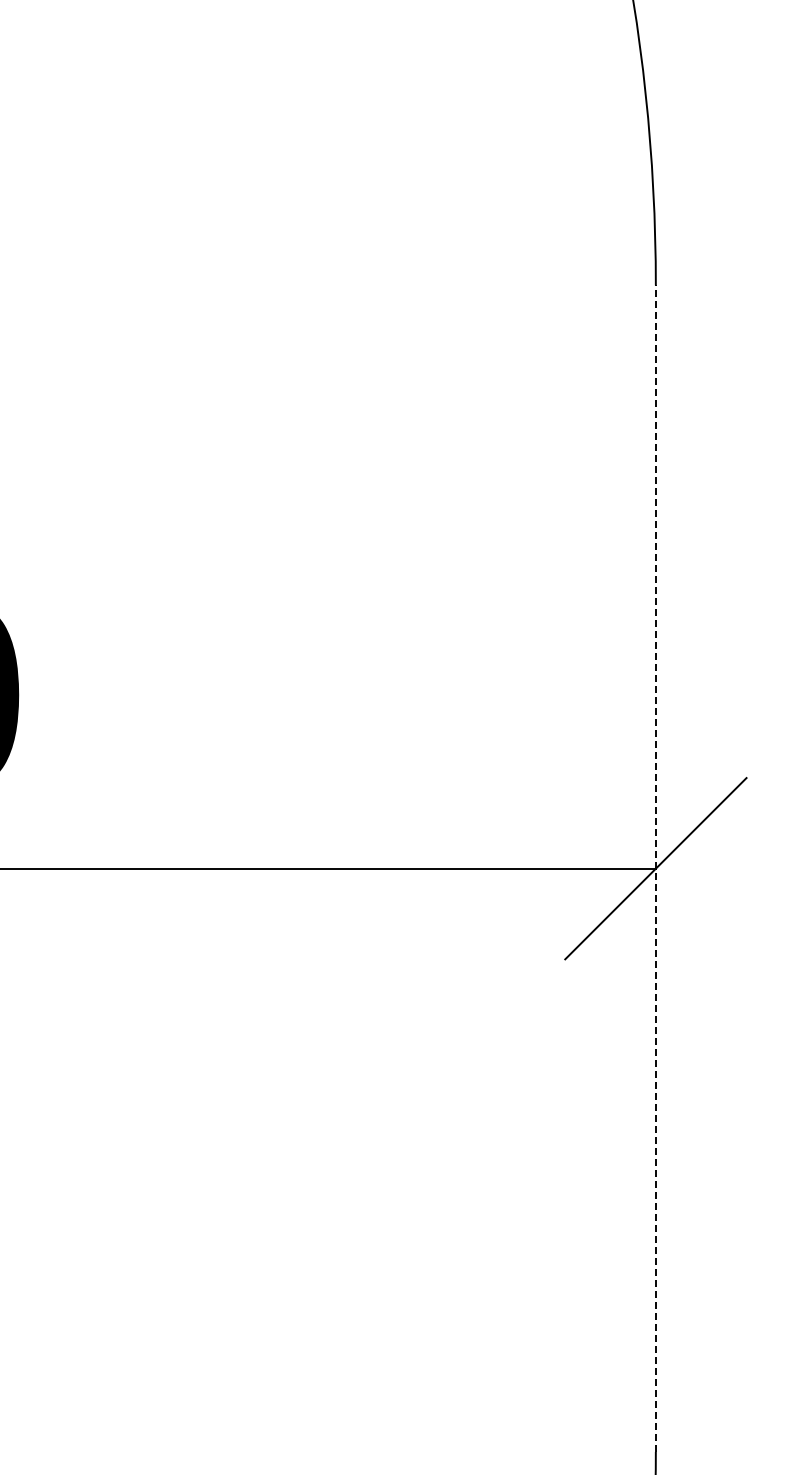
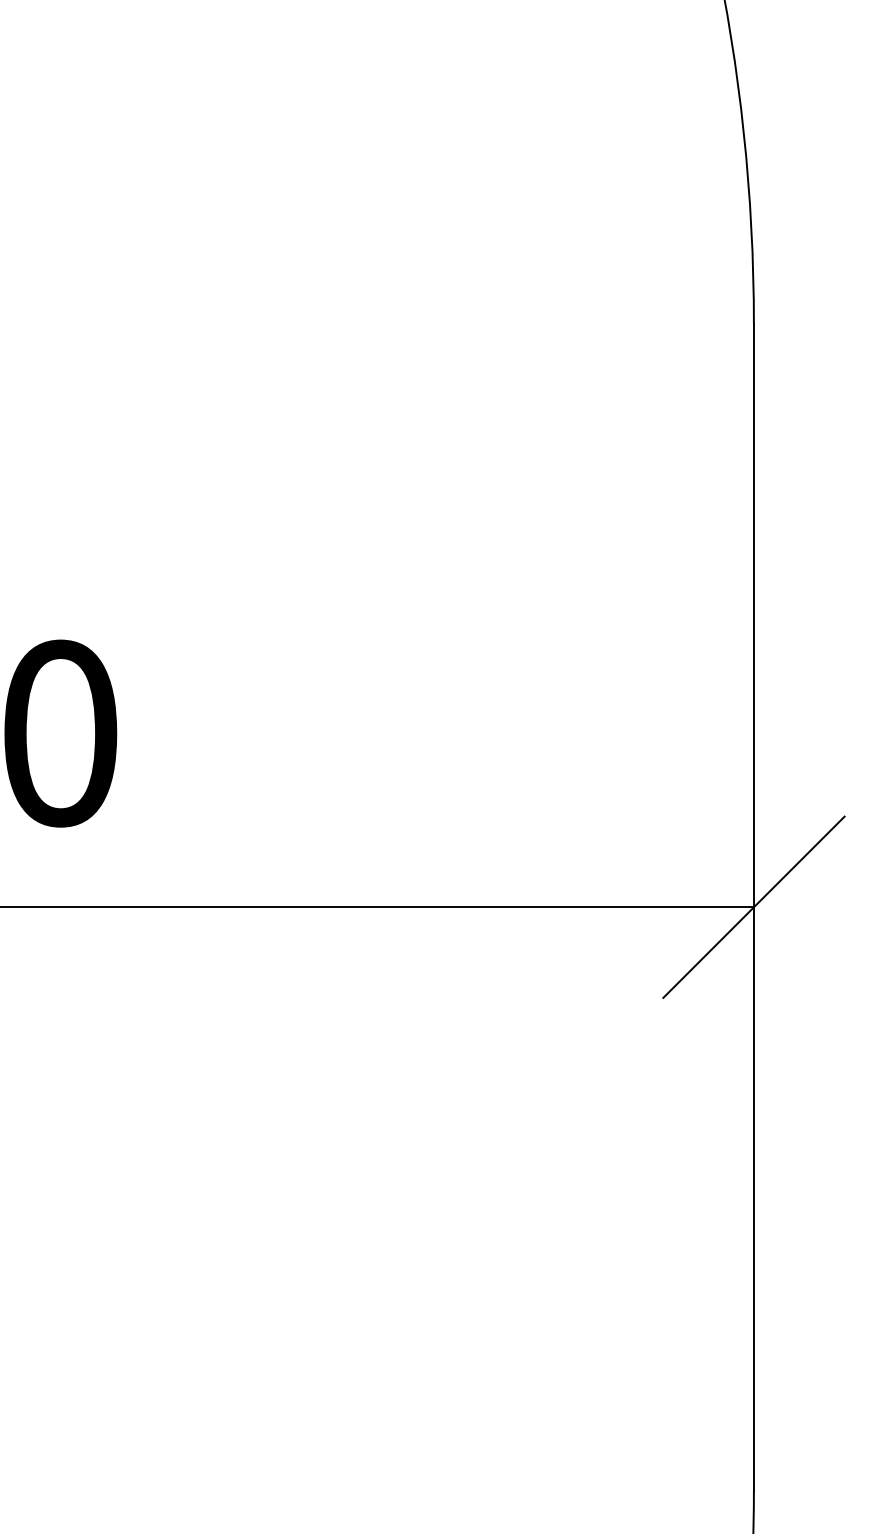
line: (655, 867) -> (753, 906), dashed -> solid

